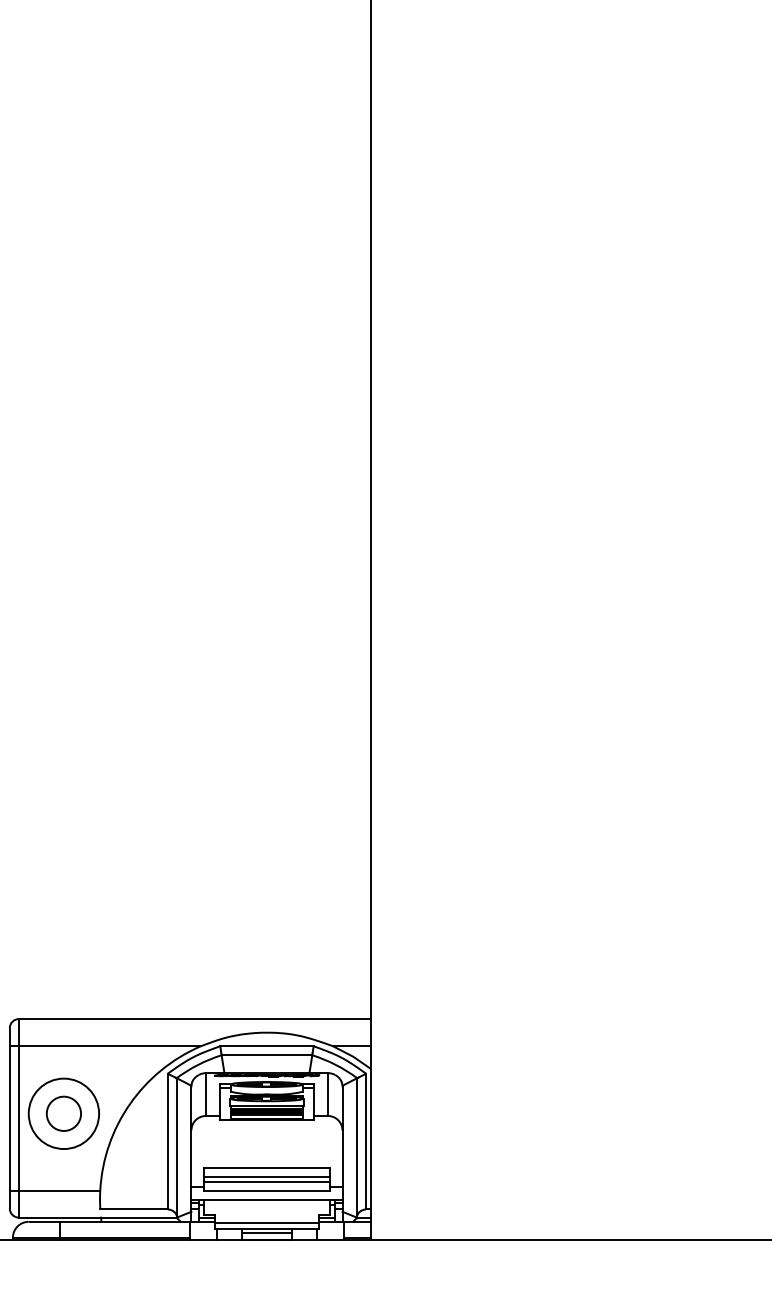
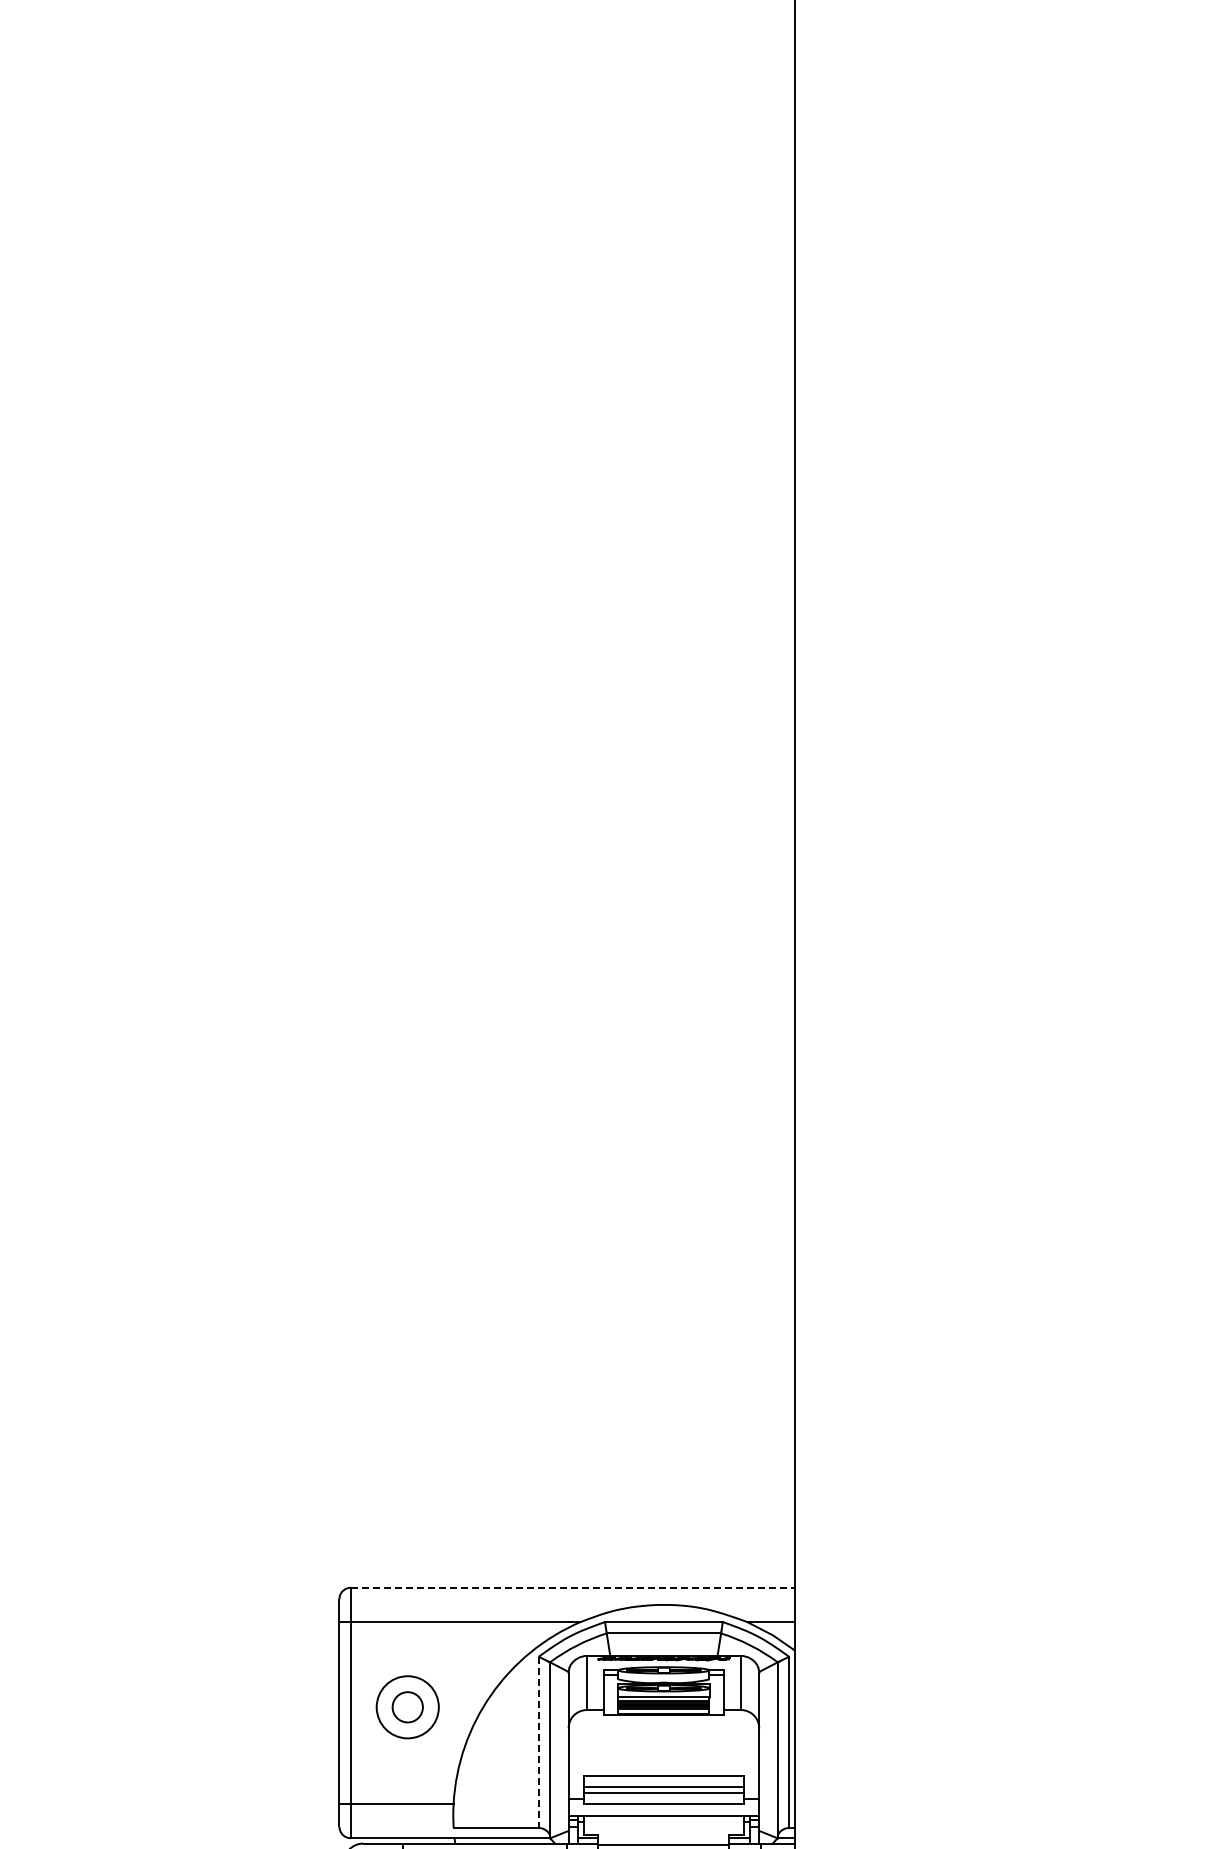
line: (194, 1018) -> (572, 1587), solid -> dashed
circle: (63, 1113) -> (407, 1706), size x0.7
circle: (63, 1113) -> (407, 1706), size x0.7
line: (167, 1141) -> (538, 1742), solid -> dashed

